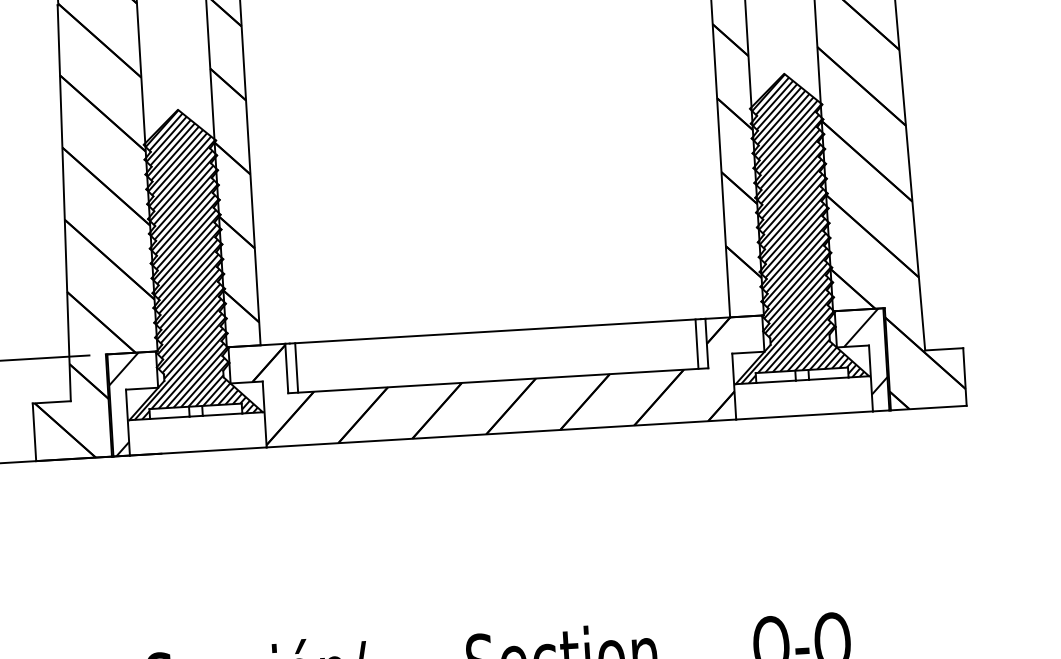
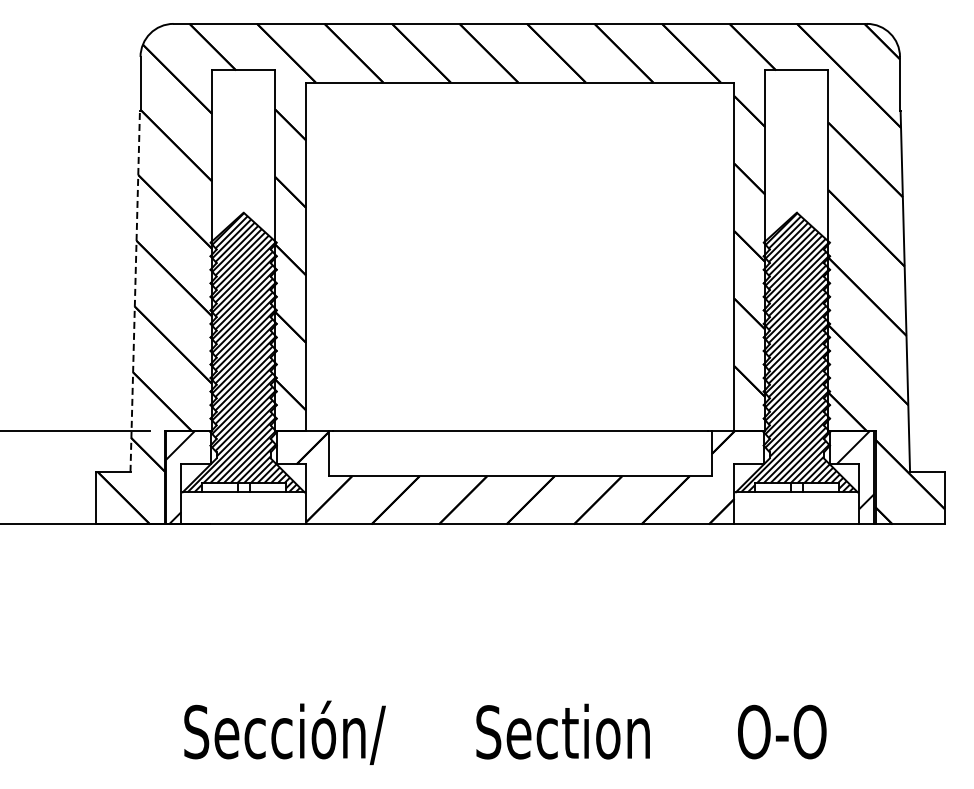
line: (64, 202) -> (135, 290), solid -> dashed
line: (696, 343) -> (702, 453), removed
line: (296, 367) -> (337, 453), removed

